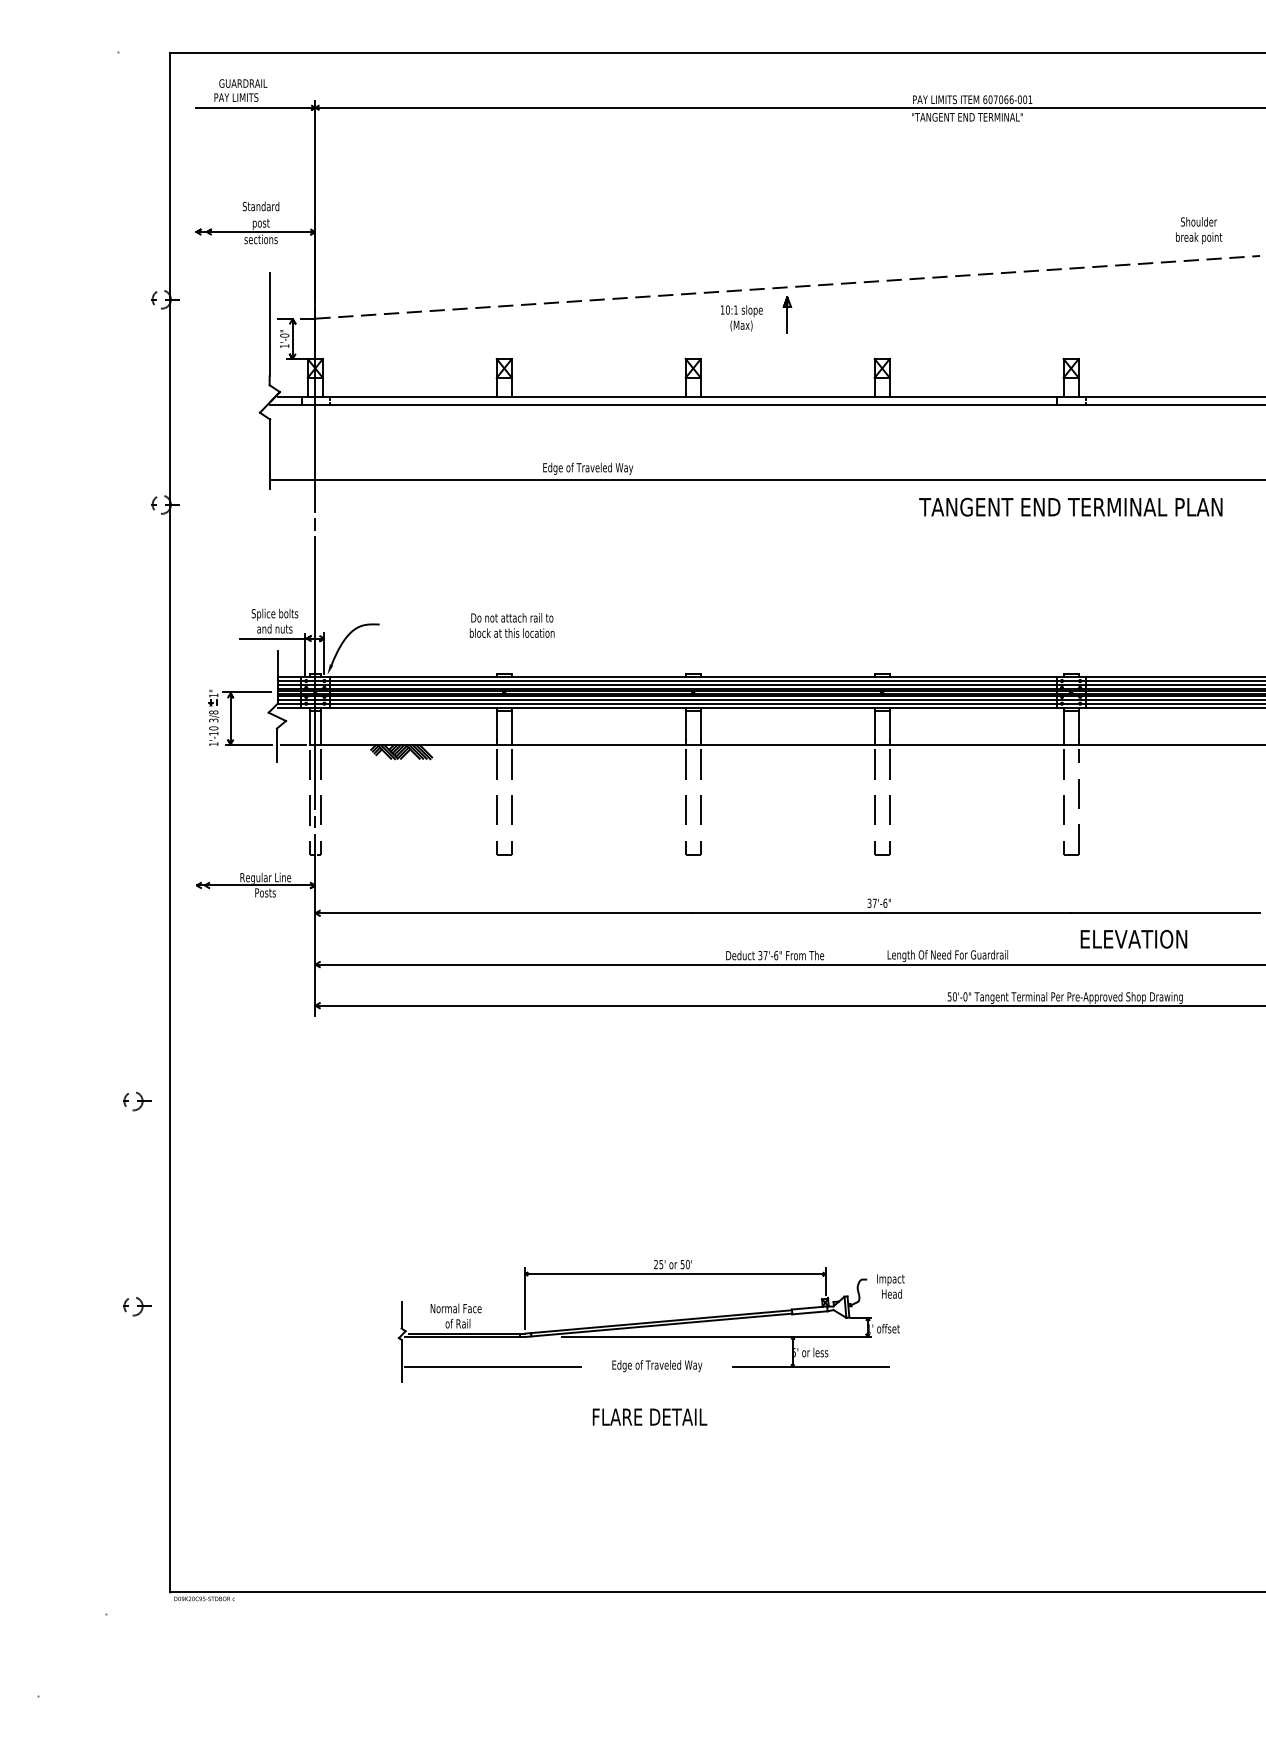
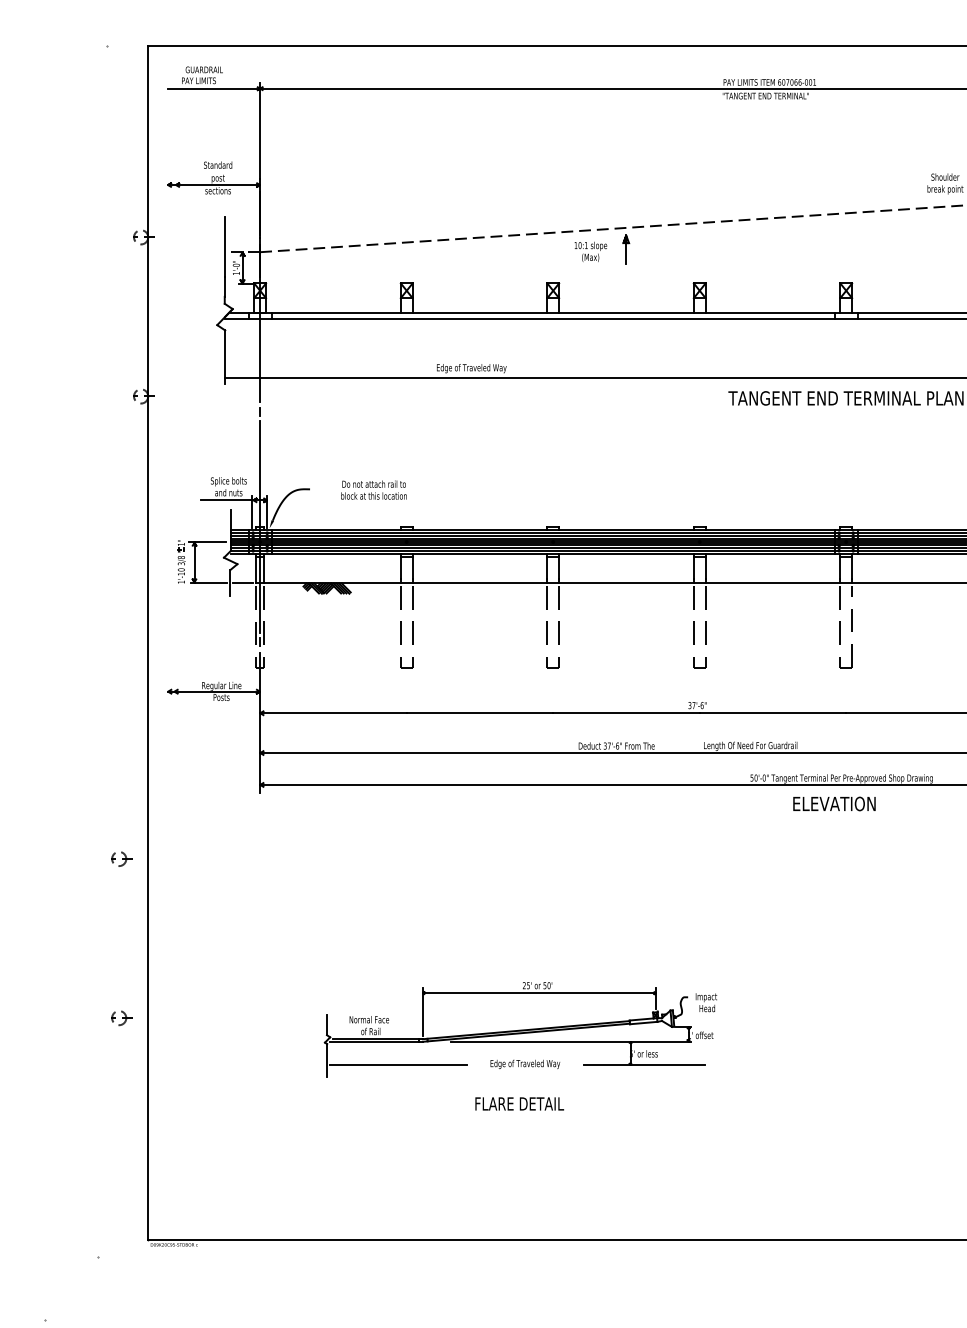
text: (511, 625) -> (373, 490), moved
text: (1133, 938) -> (834, 803), moved

